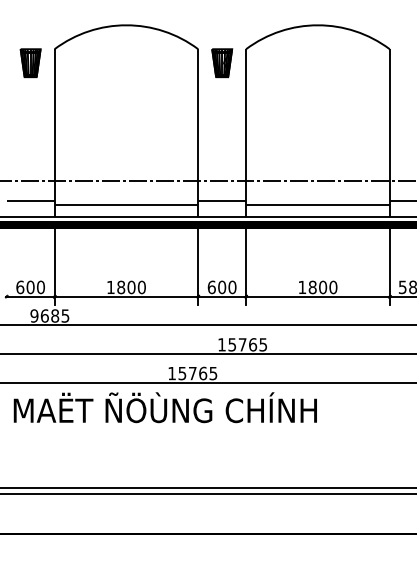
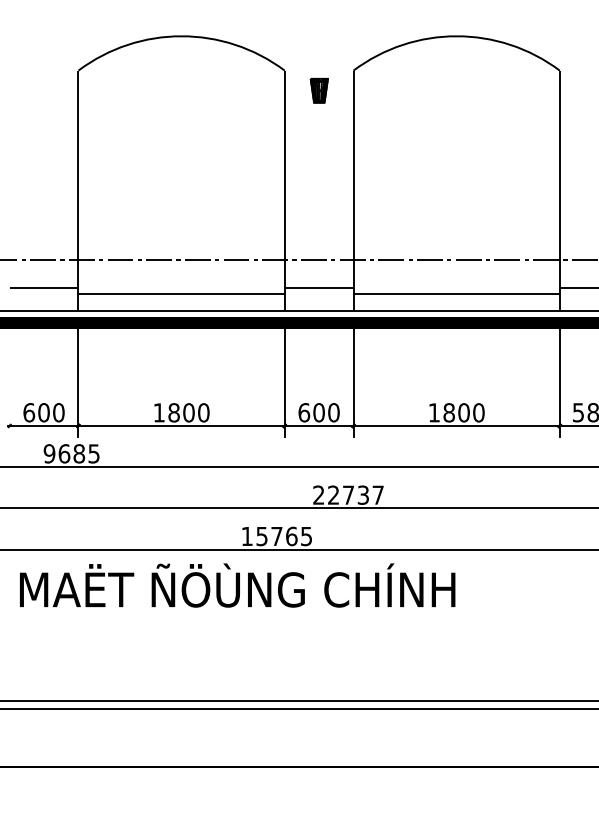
part: (30, 63) -> (43, 91), removed
part: (222, 63) -> (319, 91), size x0.6
text: (242, 344) -> (348, 494), 15765 -> 22737

